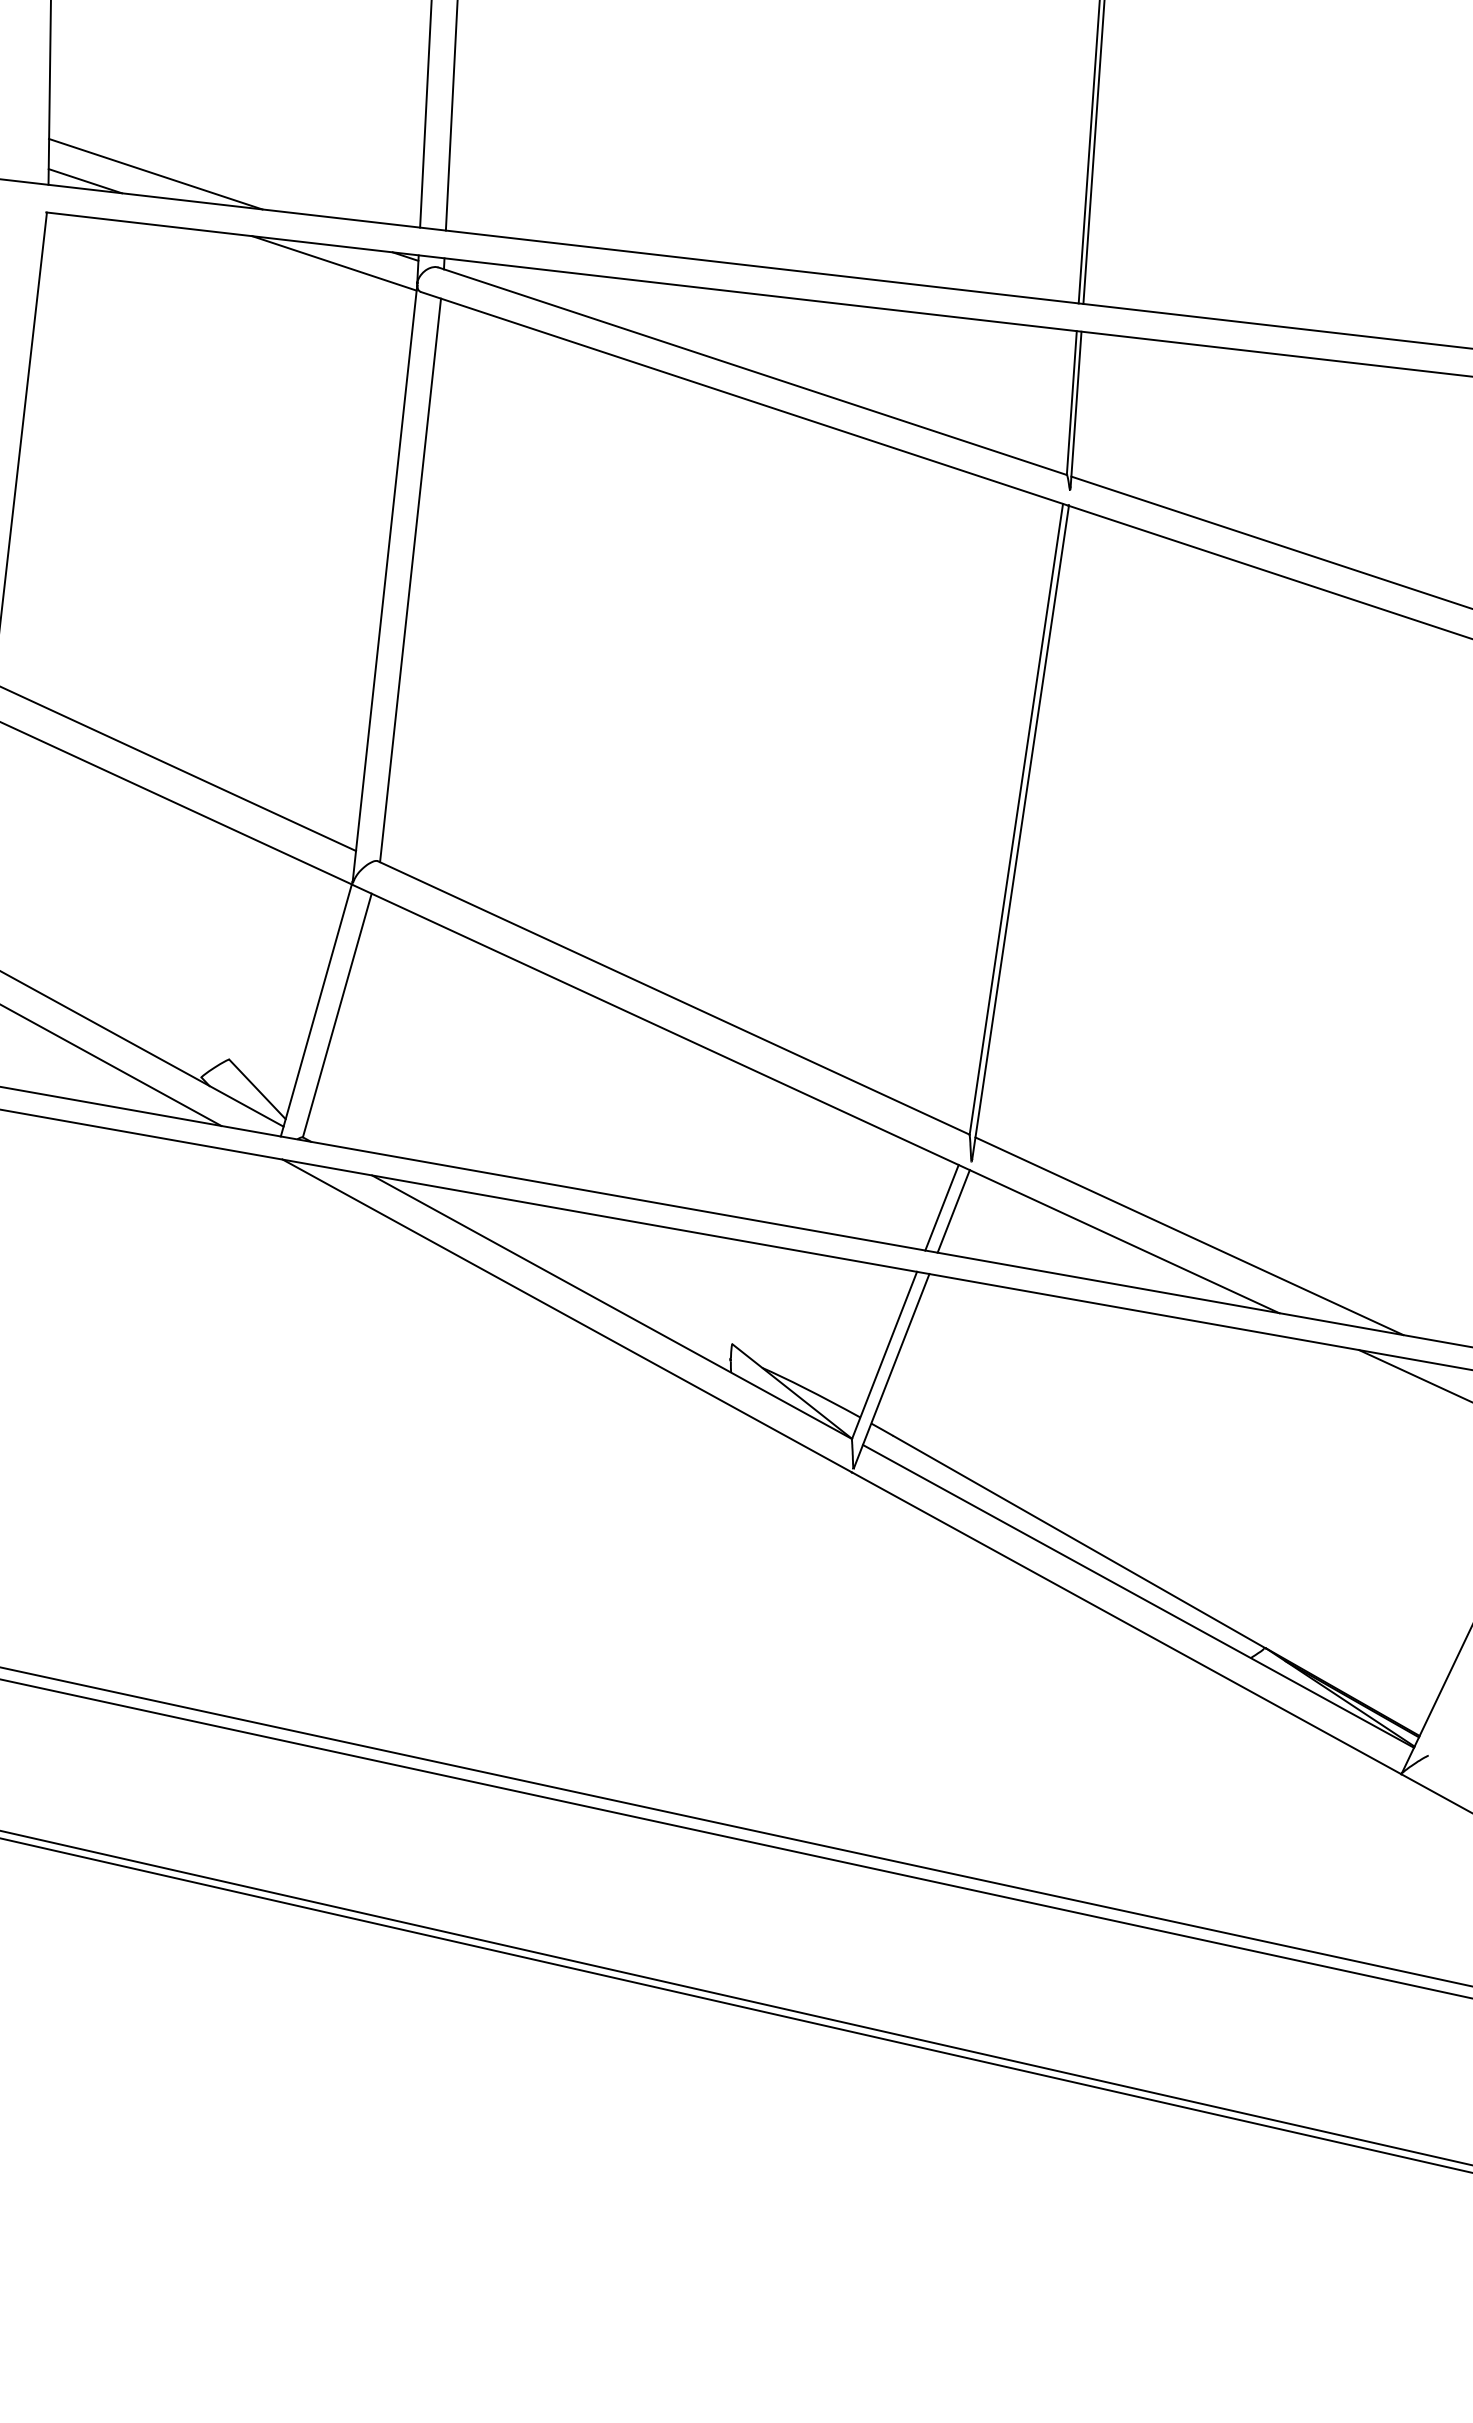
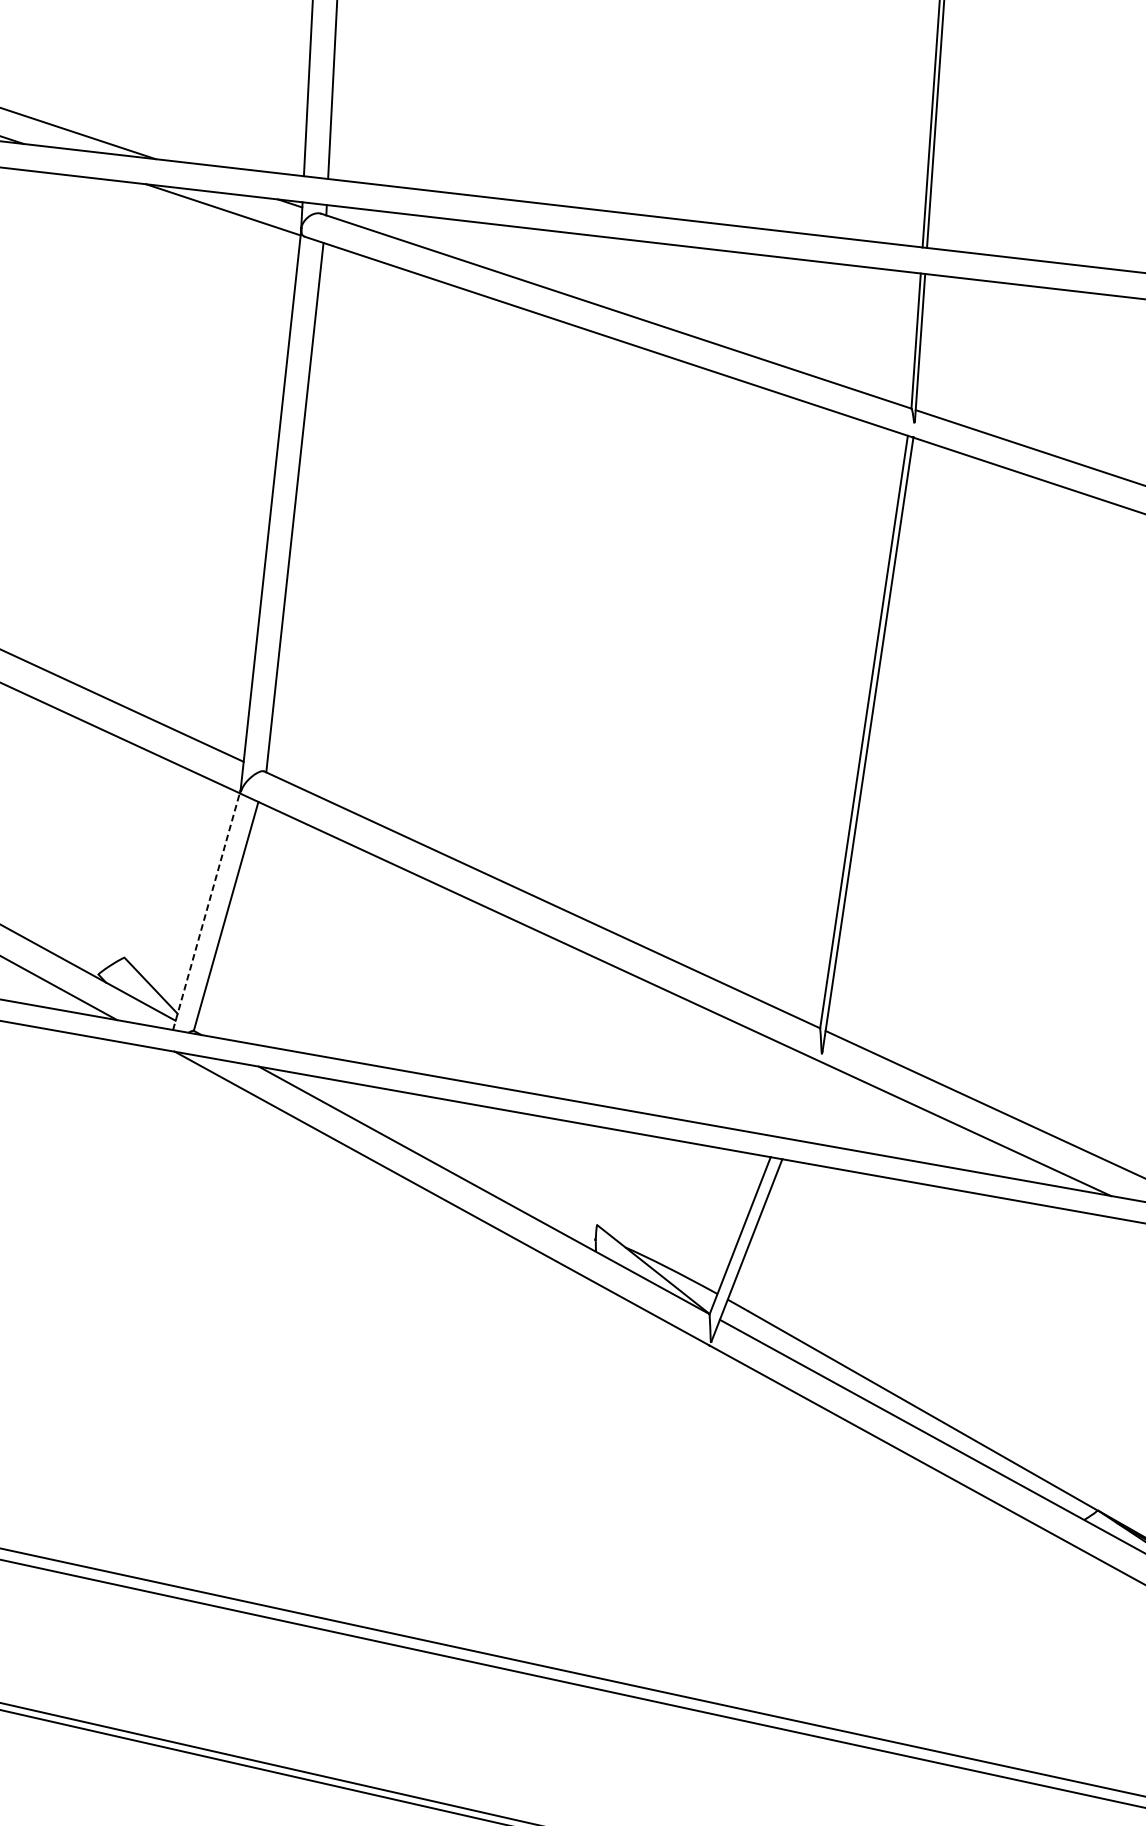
line: (316, 1010) -> (206, 911), solid -> dashed
line: (941, 1207) -> (793, 1096), removed
line: (953, 1211) -> (804, 1100), removed

